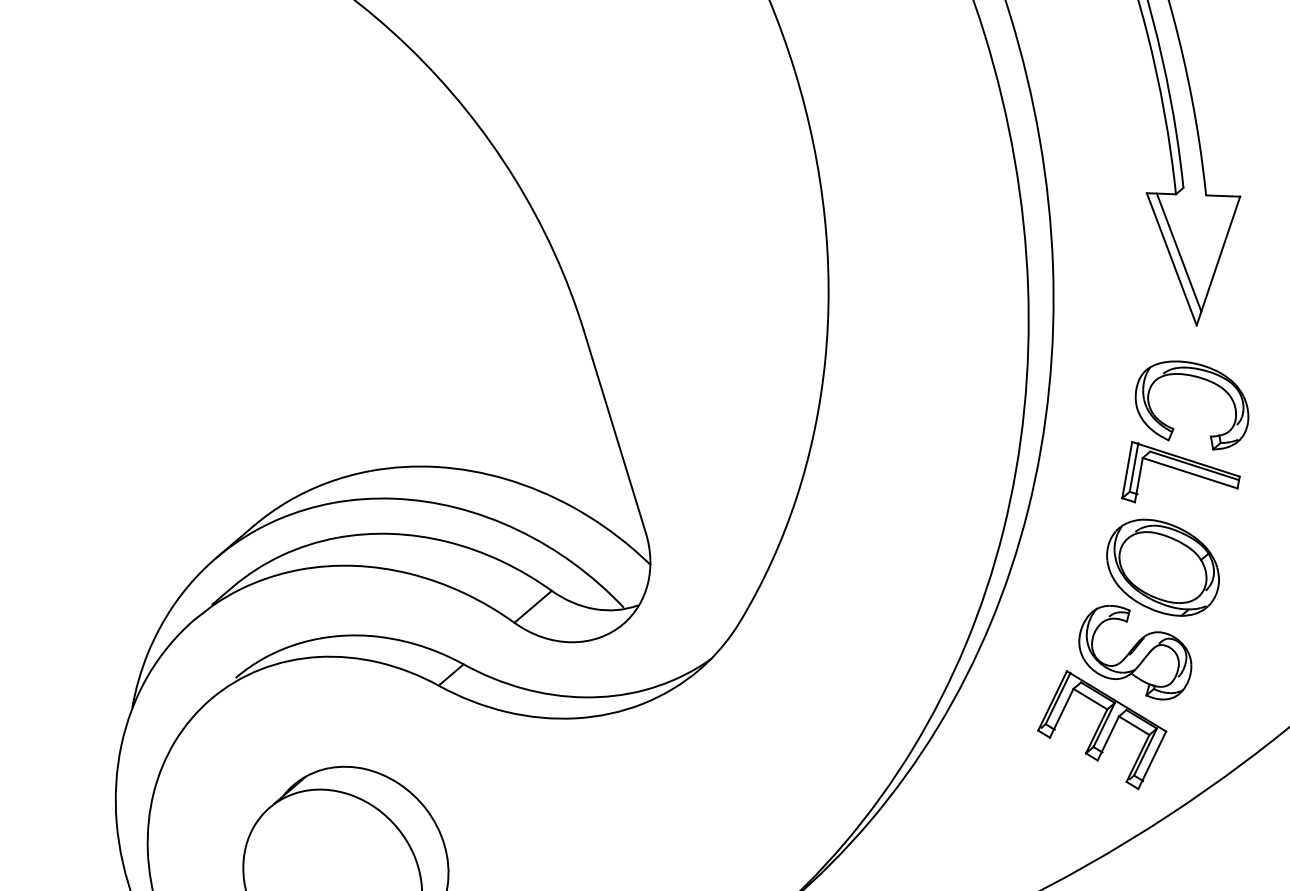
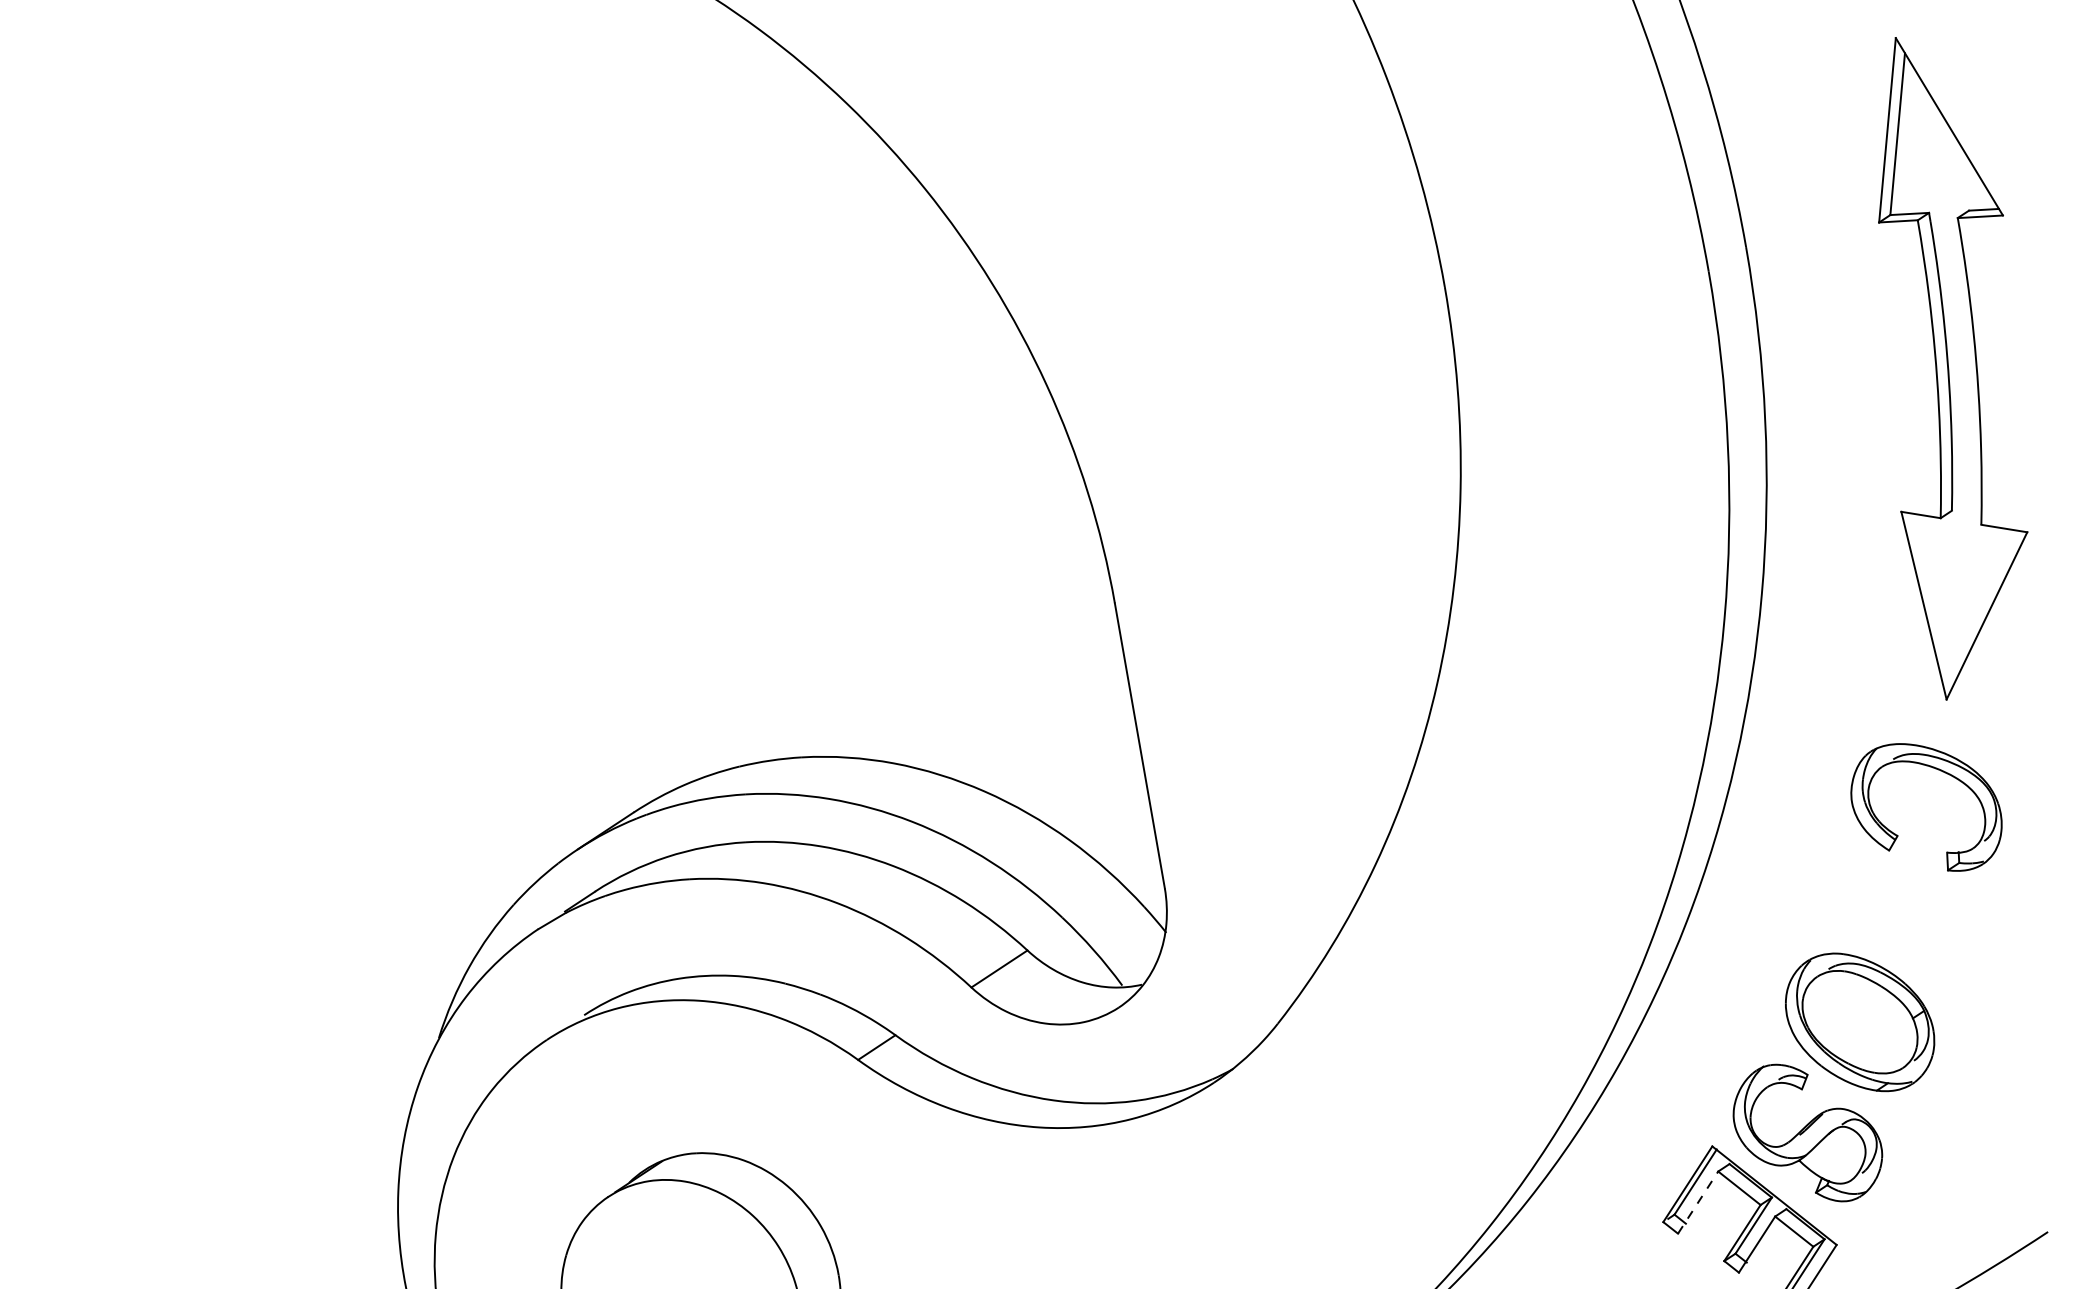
line: (1178, 252) -> (1934, 597), removed
part: (1178, 466) -> (1897, 887), removed
line: (1061, 713) -> (1698, 1202), solid -> dashed

